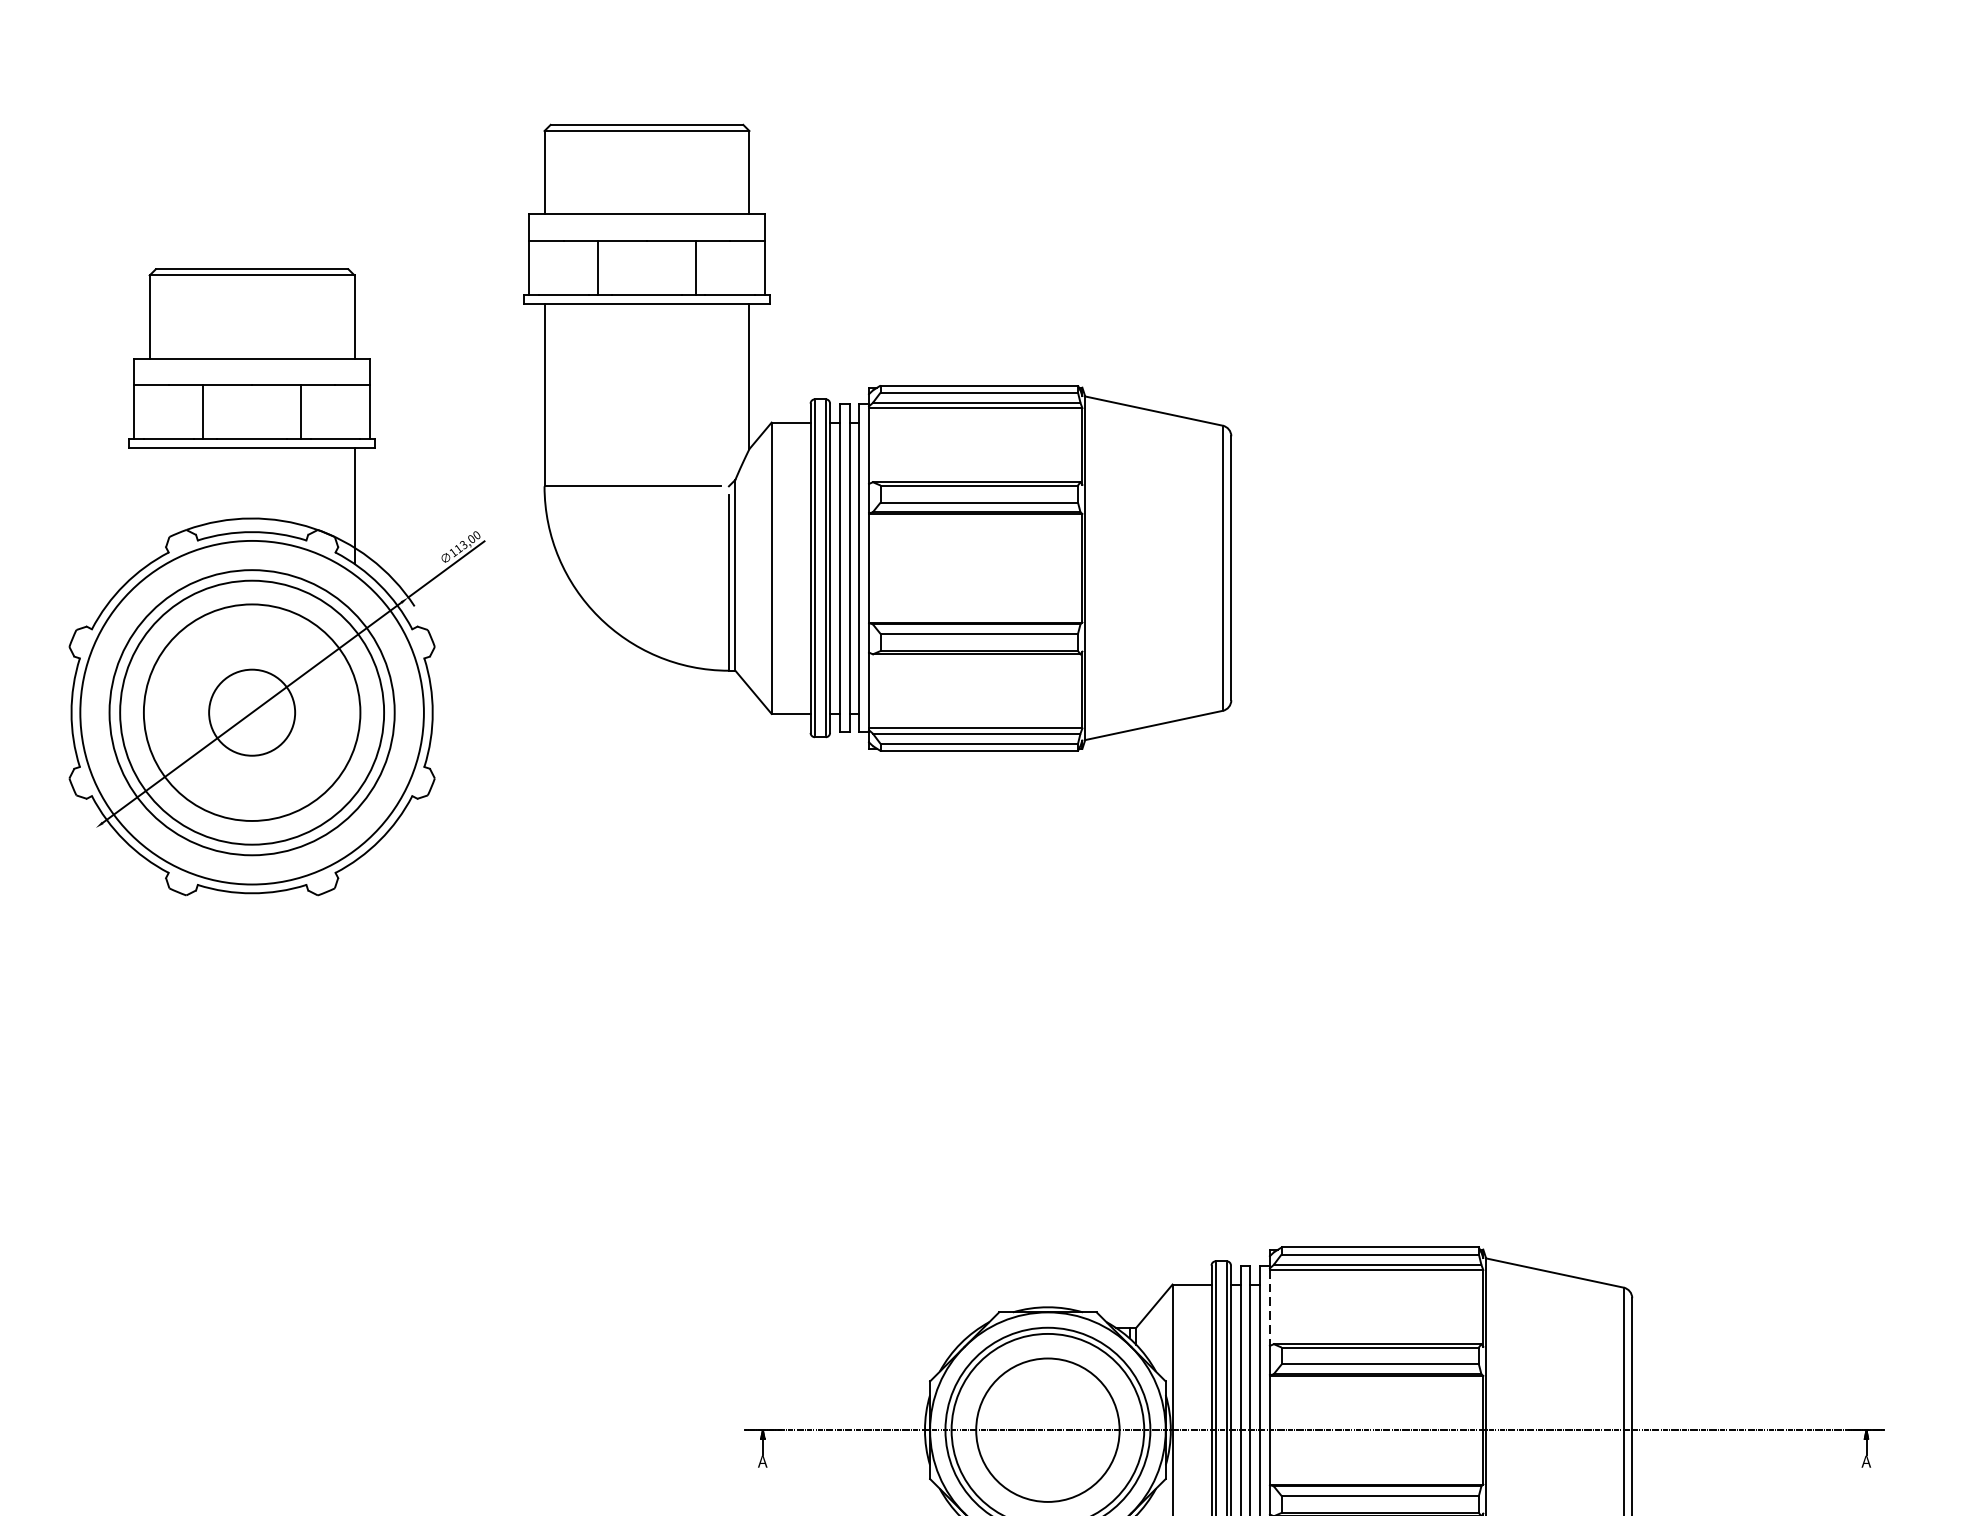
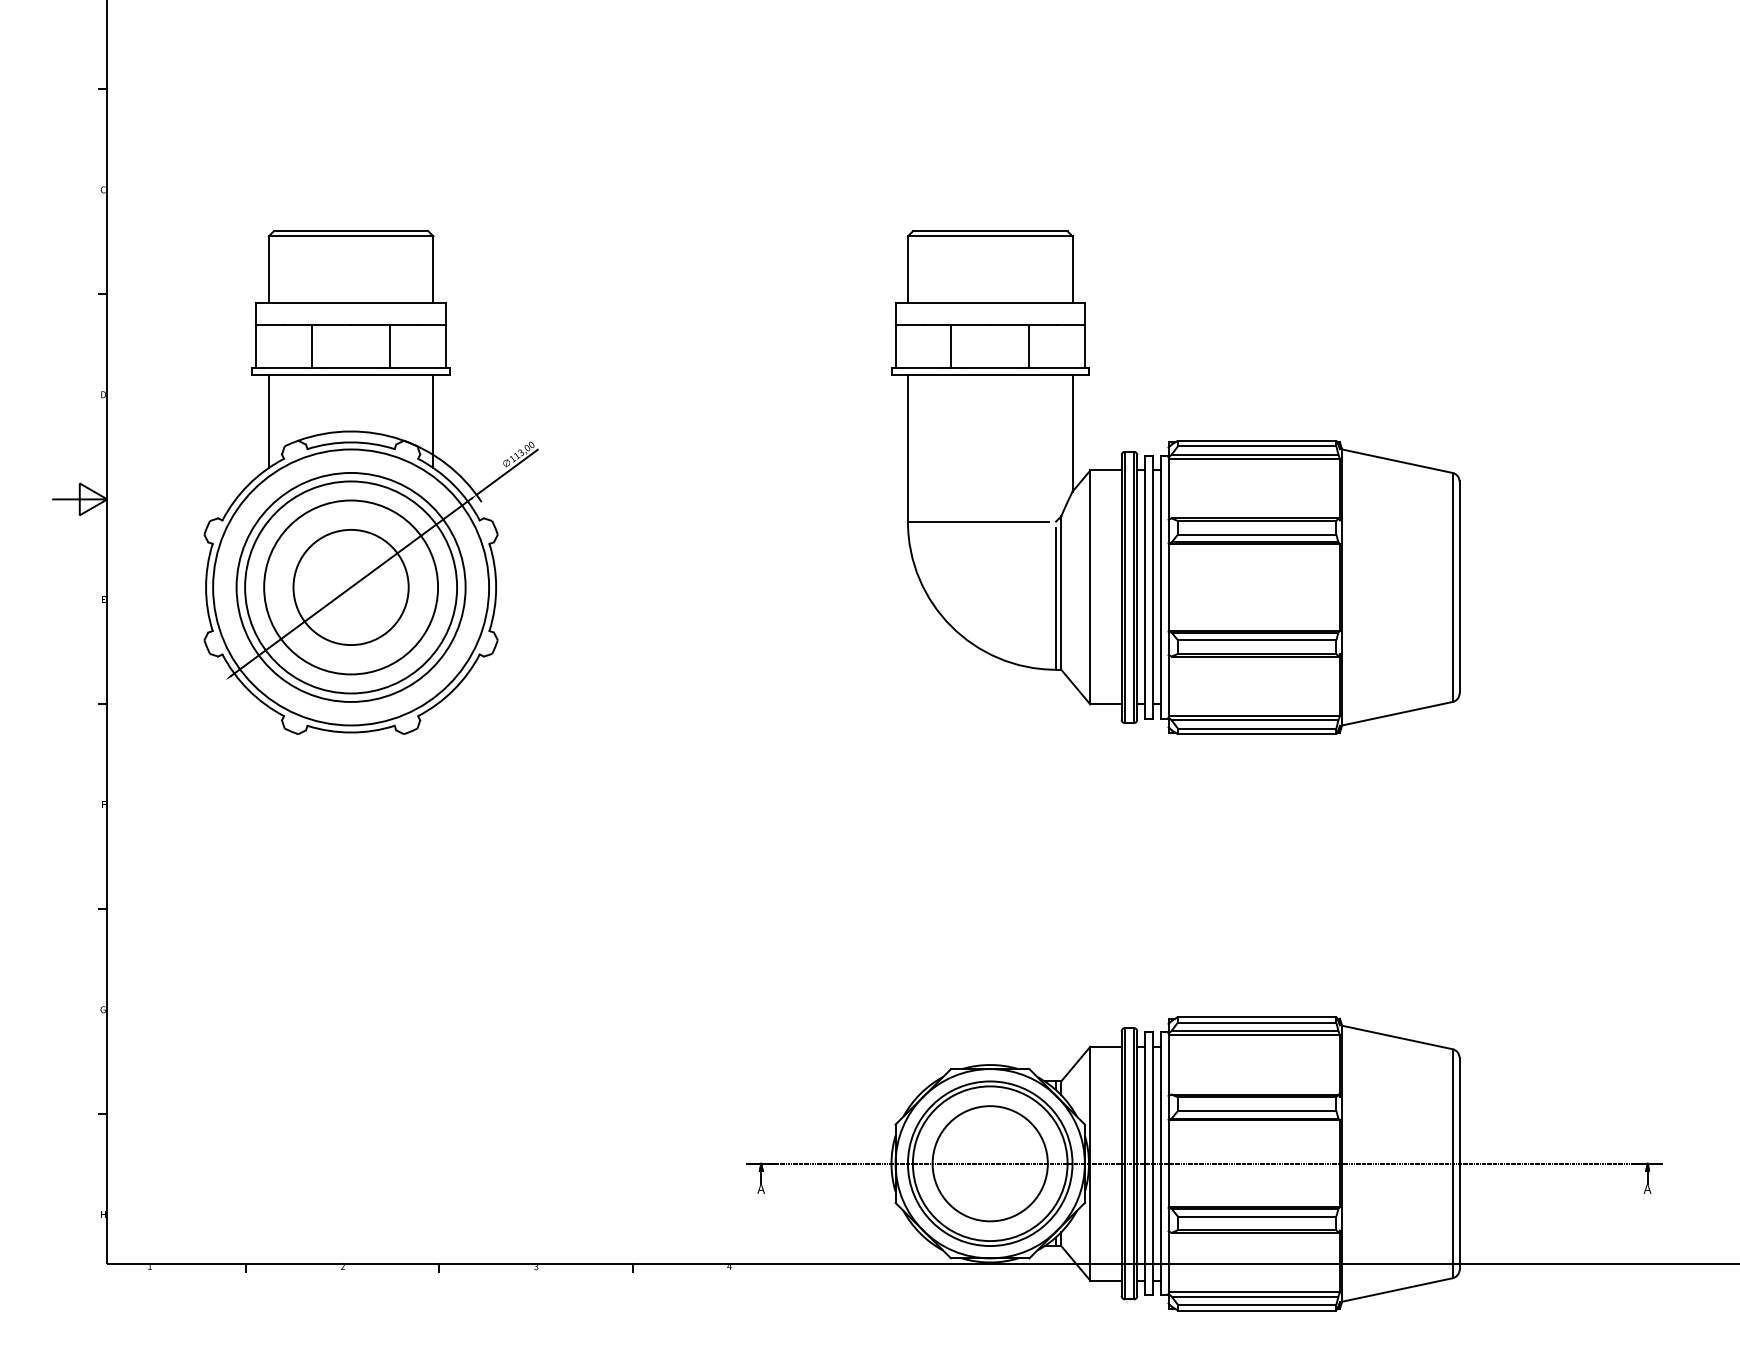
part: (877, 437) -> (1175, 482), moved
line: (149, 506) -> (268, 421), added
circle: (251, 712) -> (350, 587), size x1.67
line: (1269, 1309) -> (1168, 1066), dashed -> solid

